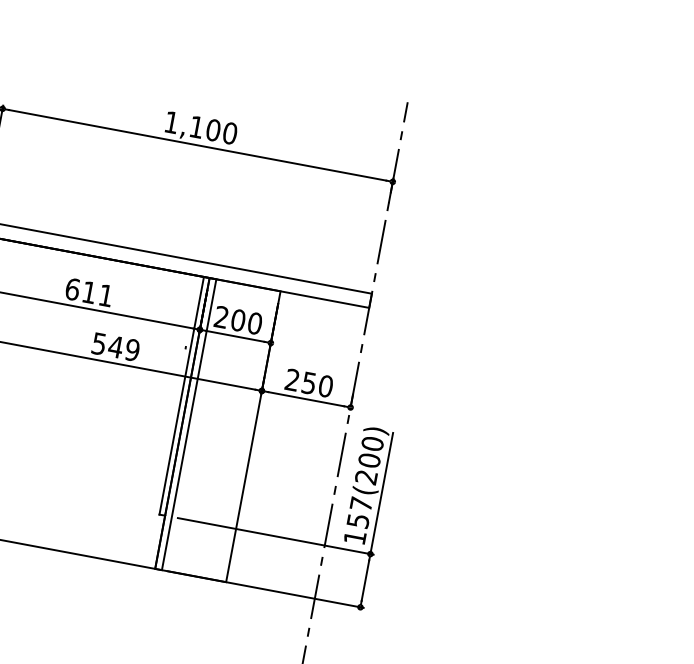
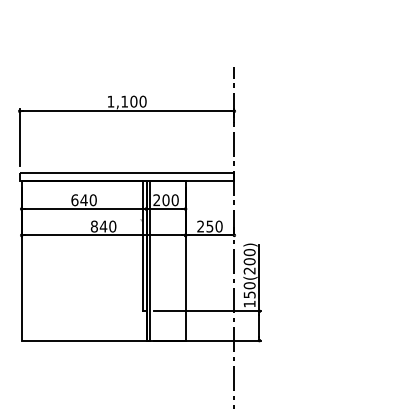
text: (97, 294) -> (88, 200), 611 -> 640
text: (115, 346) -> (103, 226), 549 -> 840
text: (361, 503) -> (249, 285), 157(200) -> 150(200)

